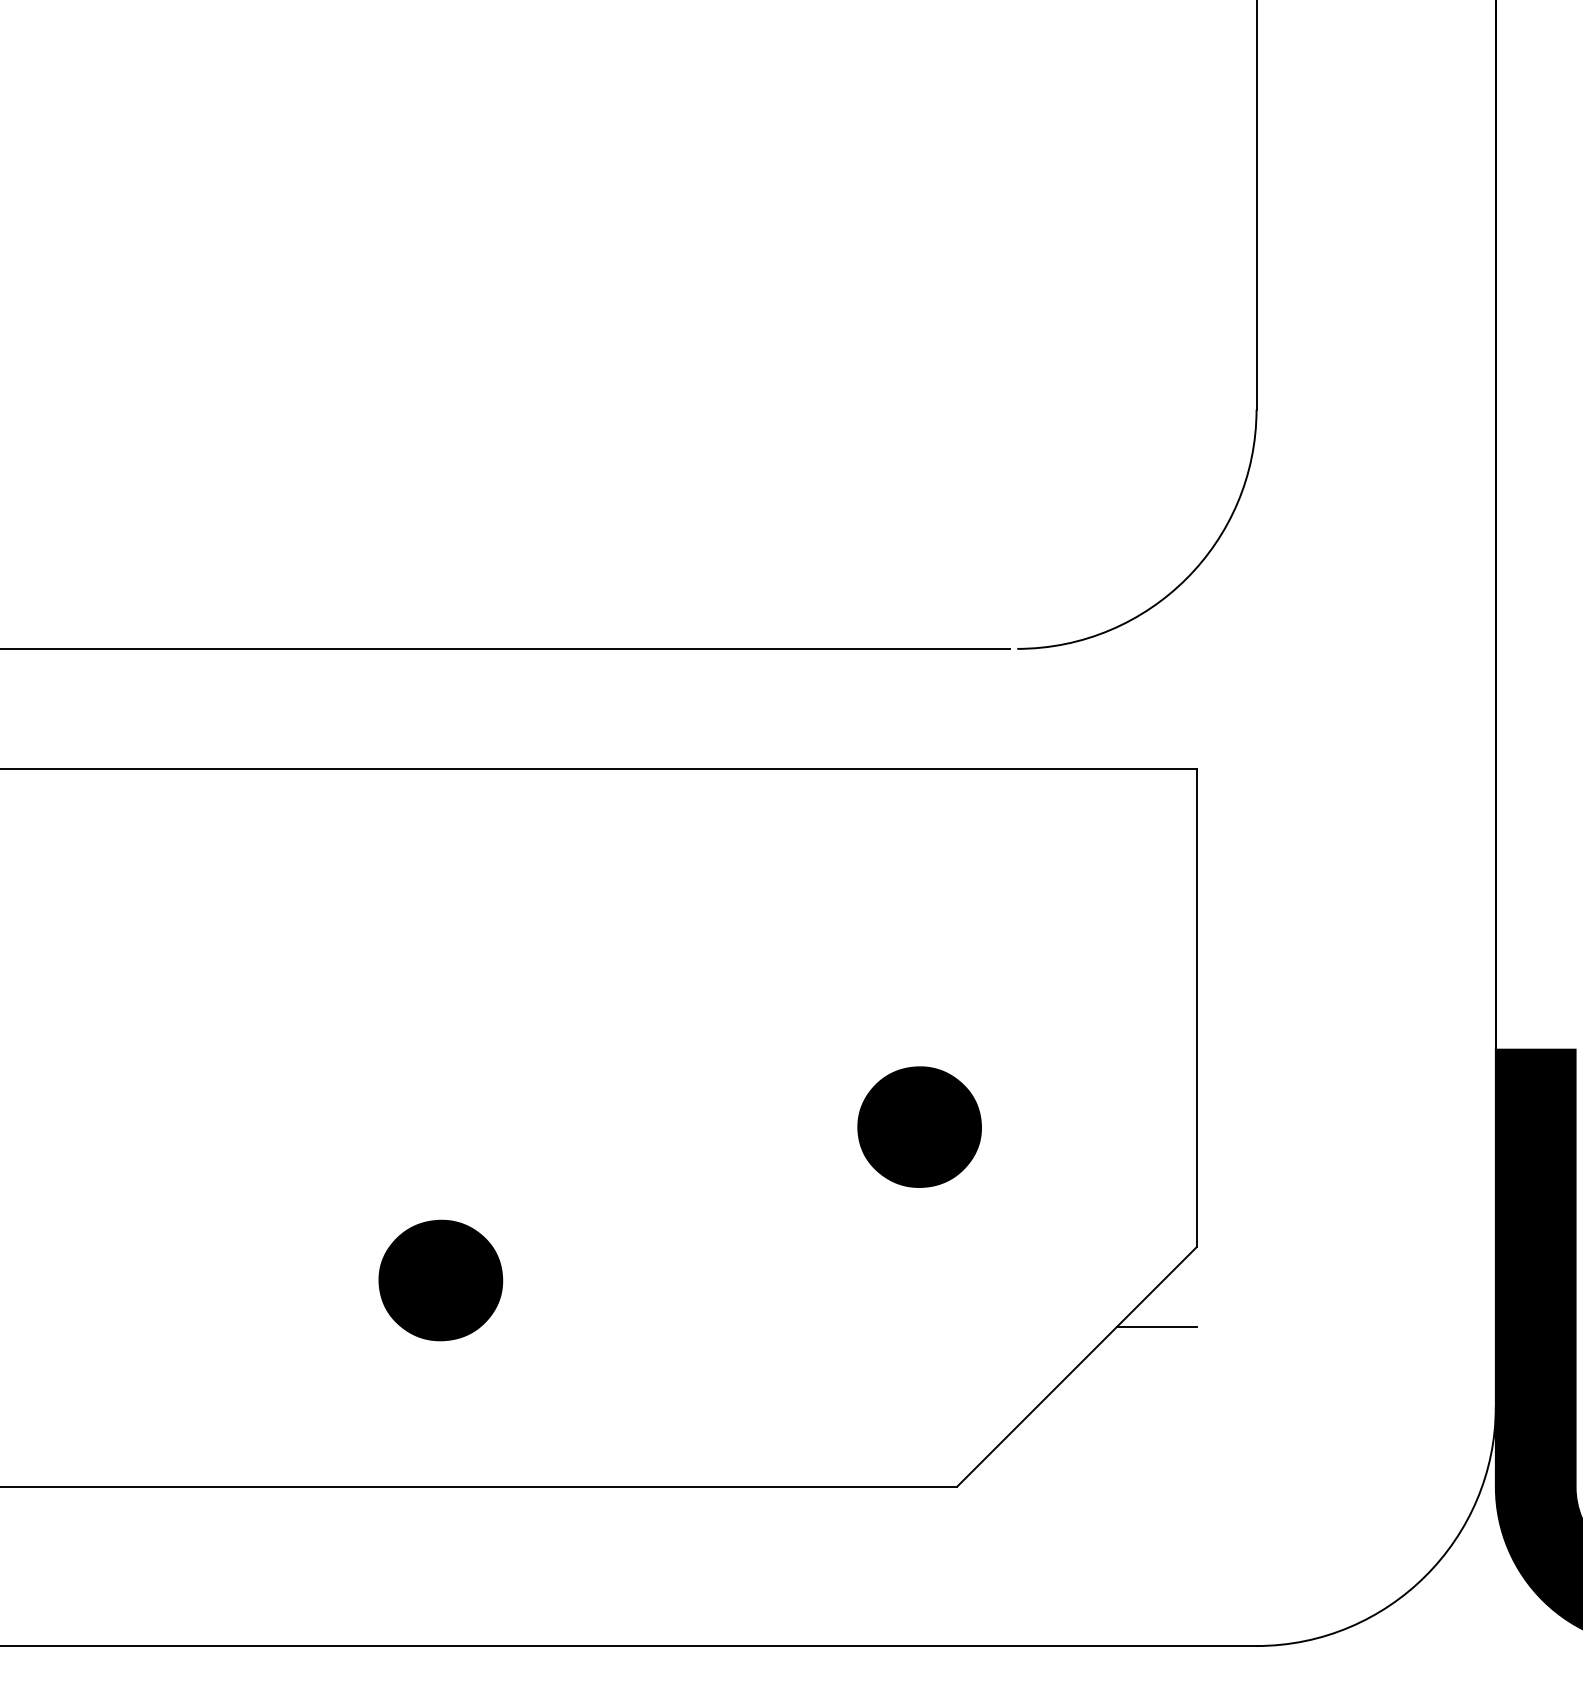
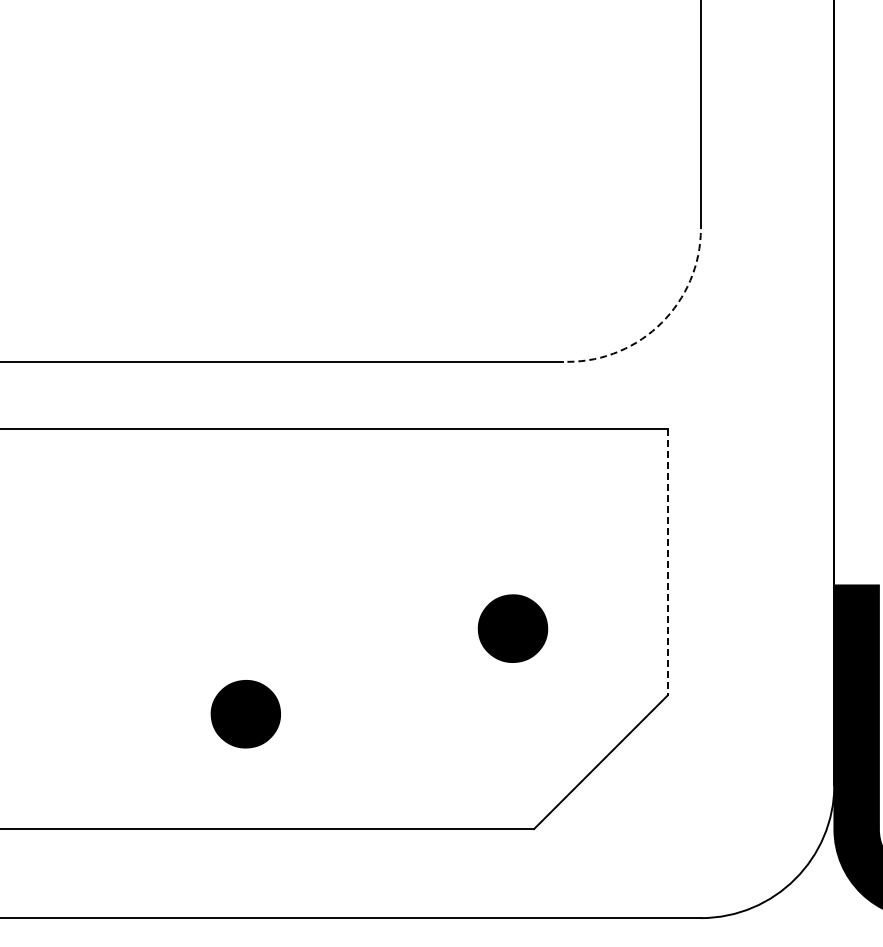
arc: (1185, 578) -> (661, 322), solid -> dashed
line: (1196, 1008) -> (667, 562), solid -> dashed
line: (1157, 1327) -> (645, 740), removed

